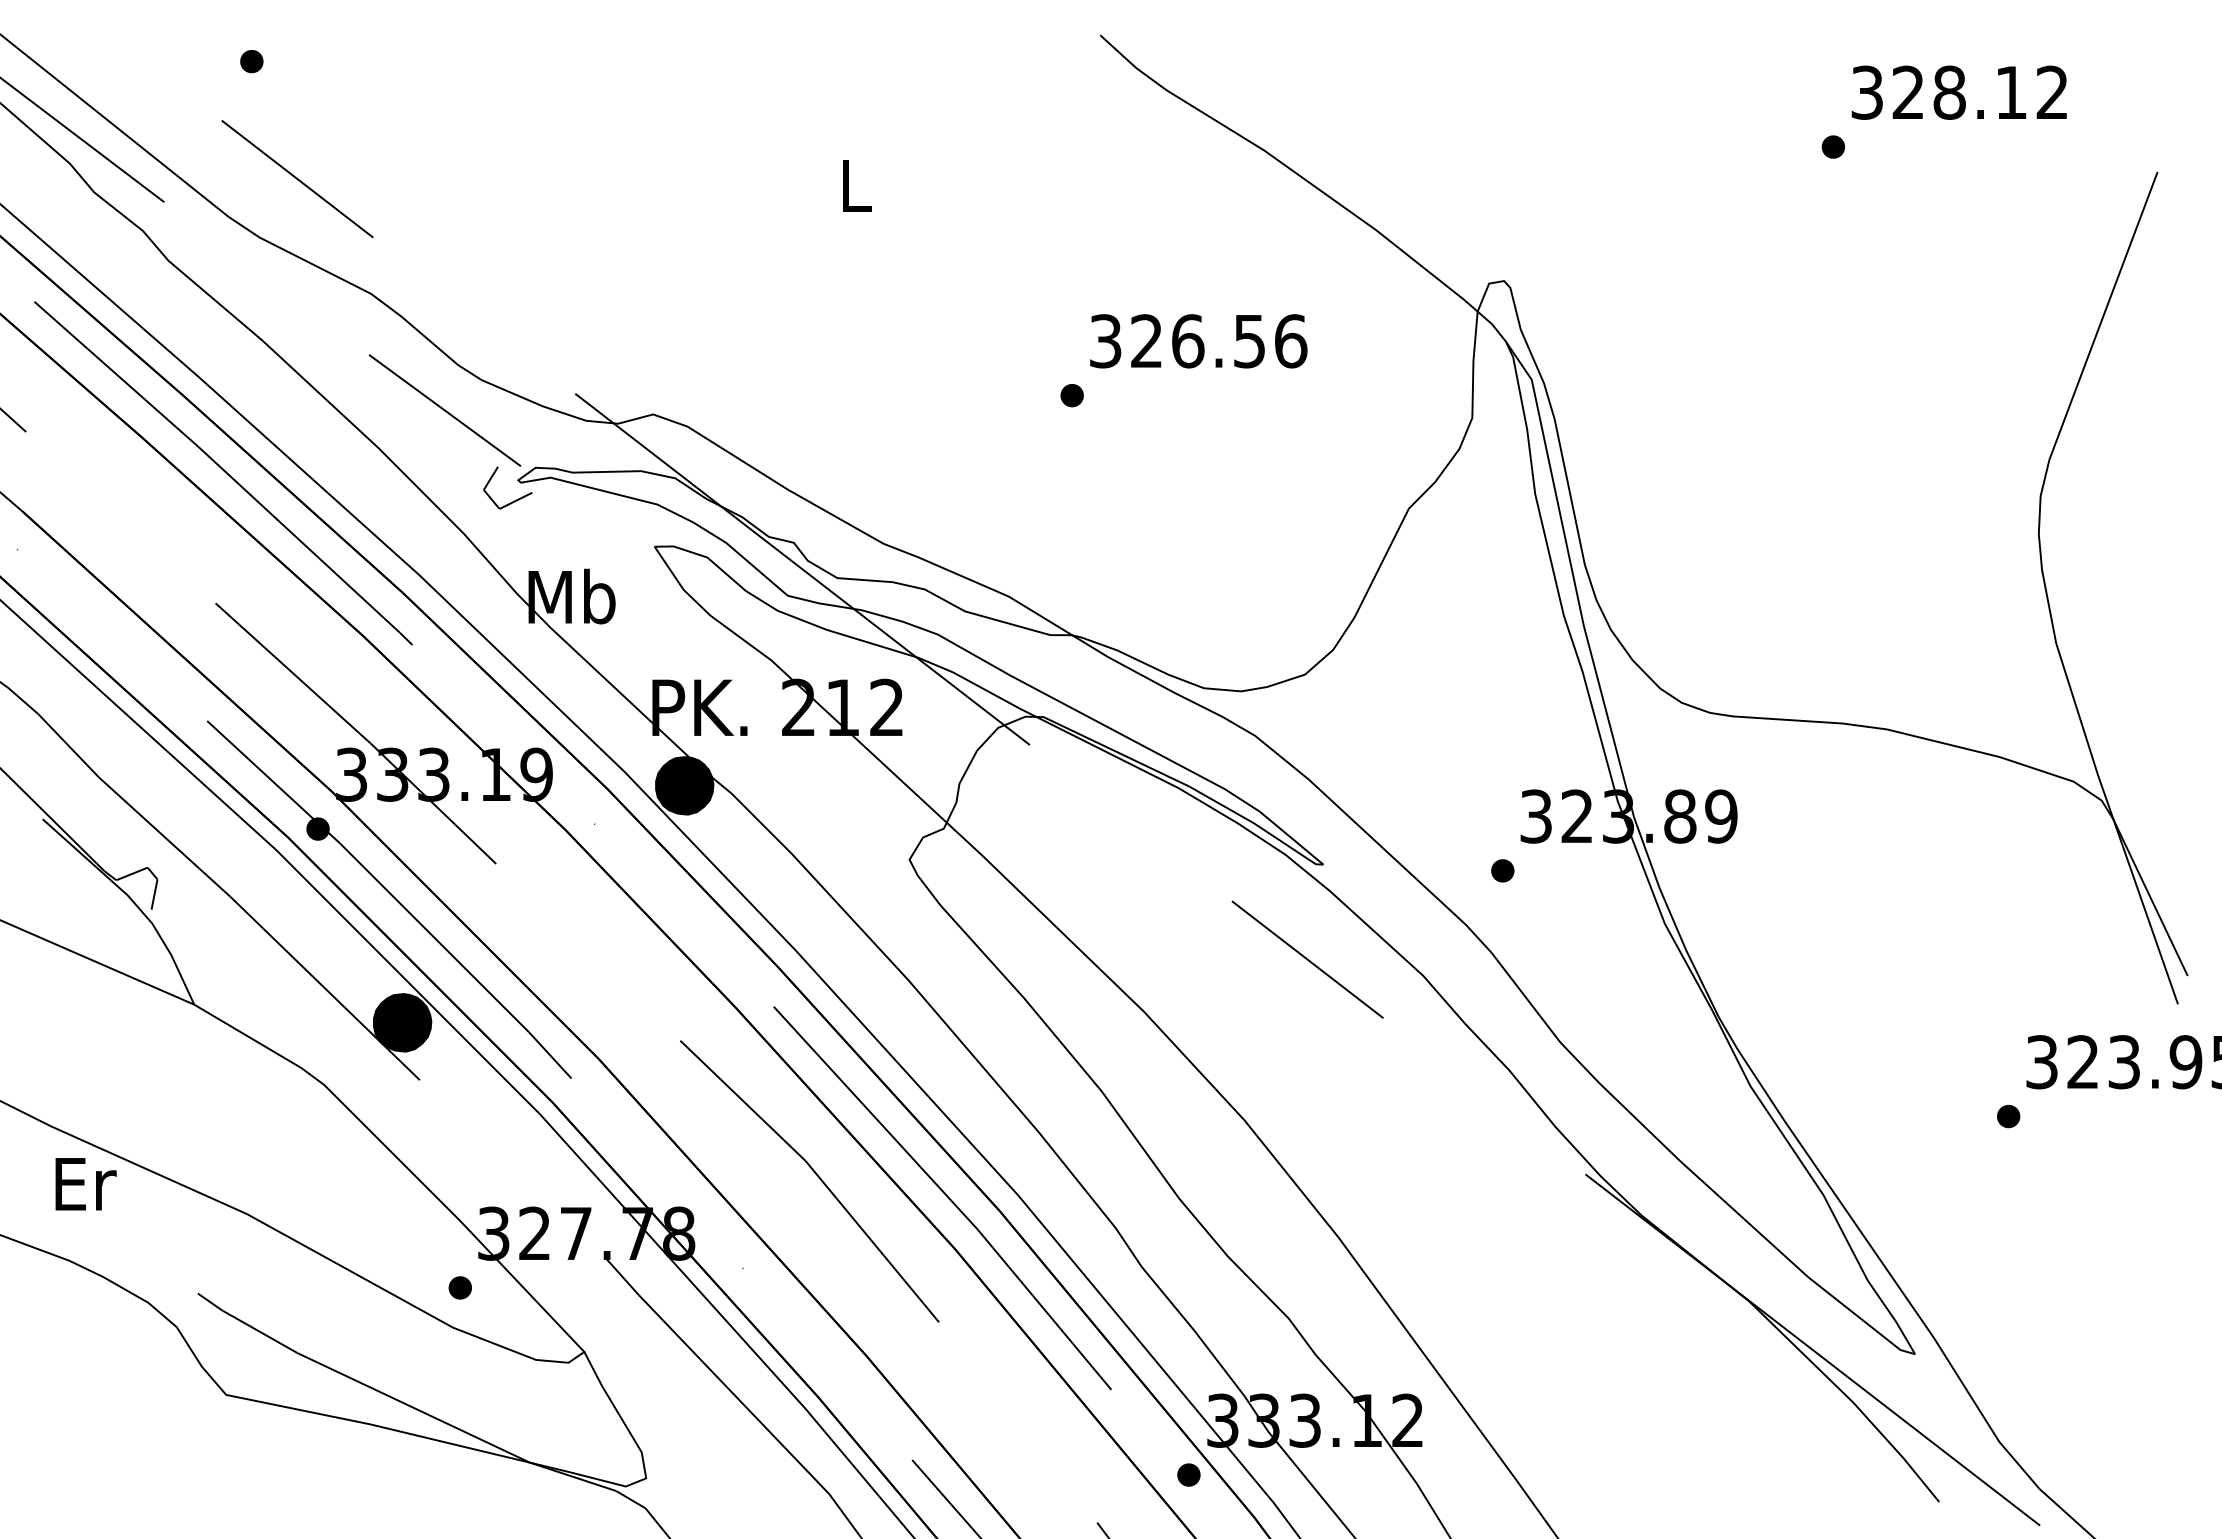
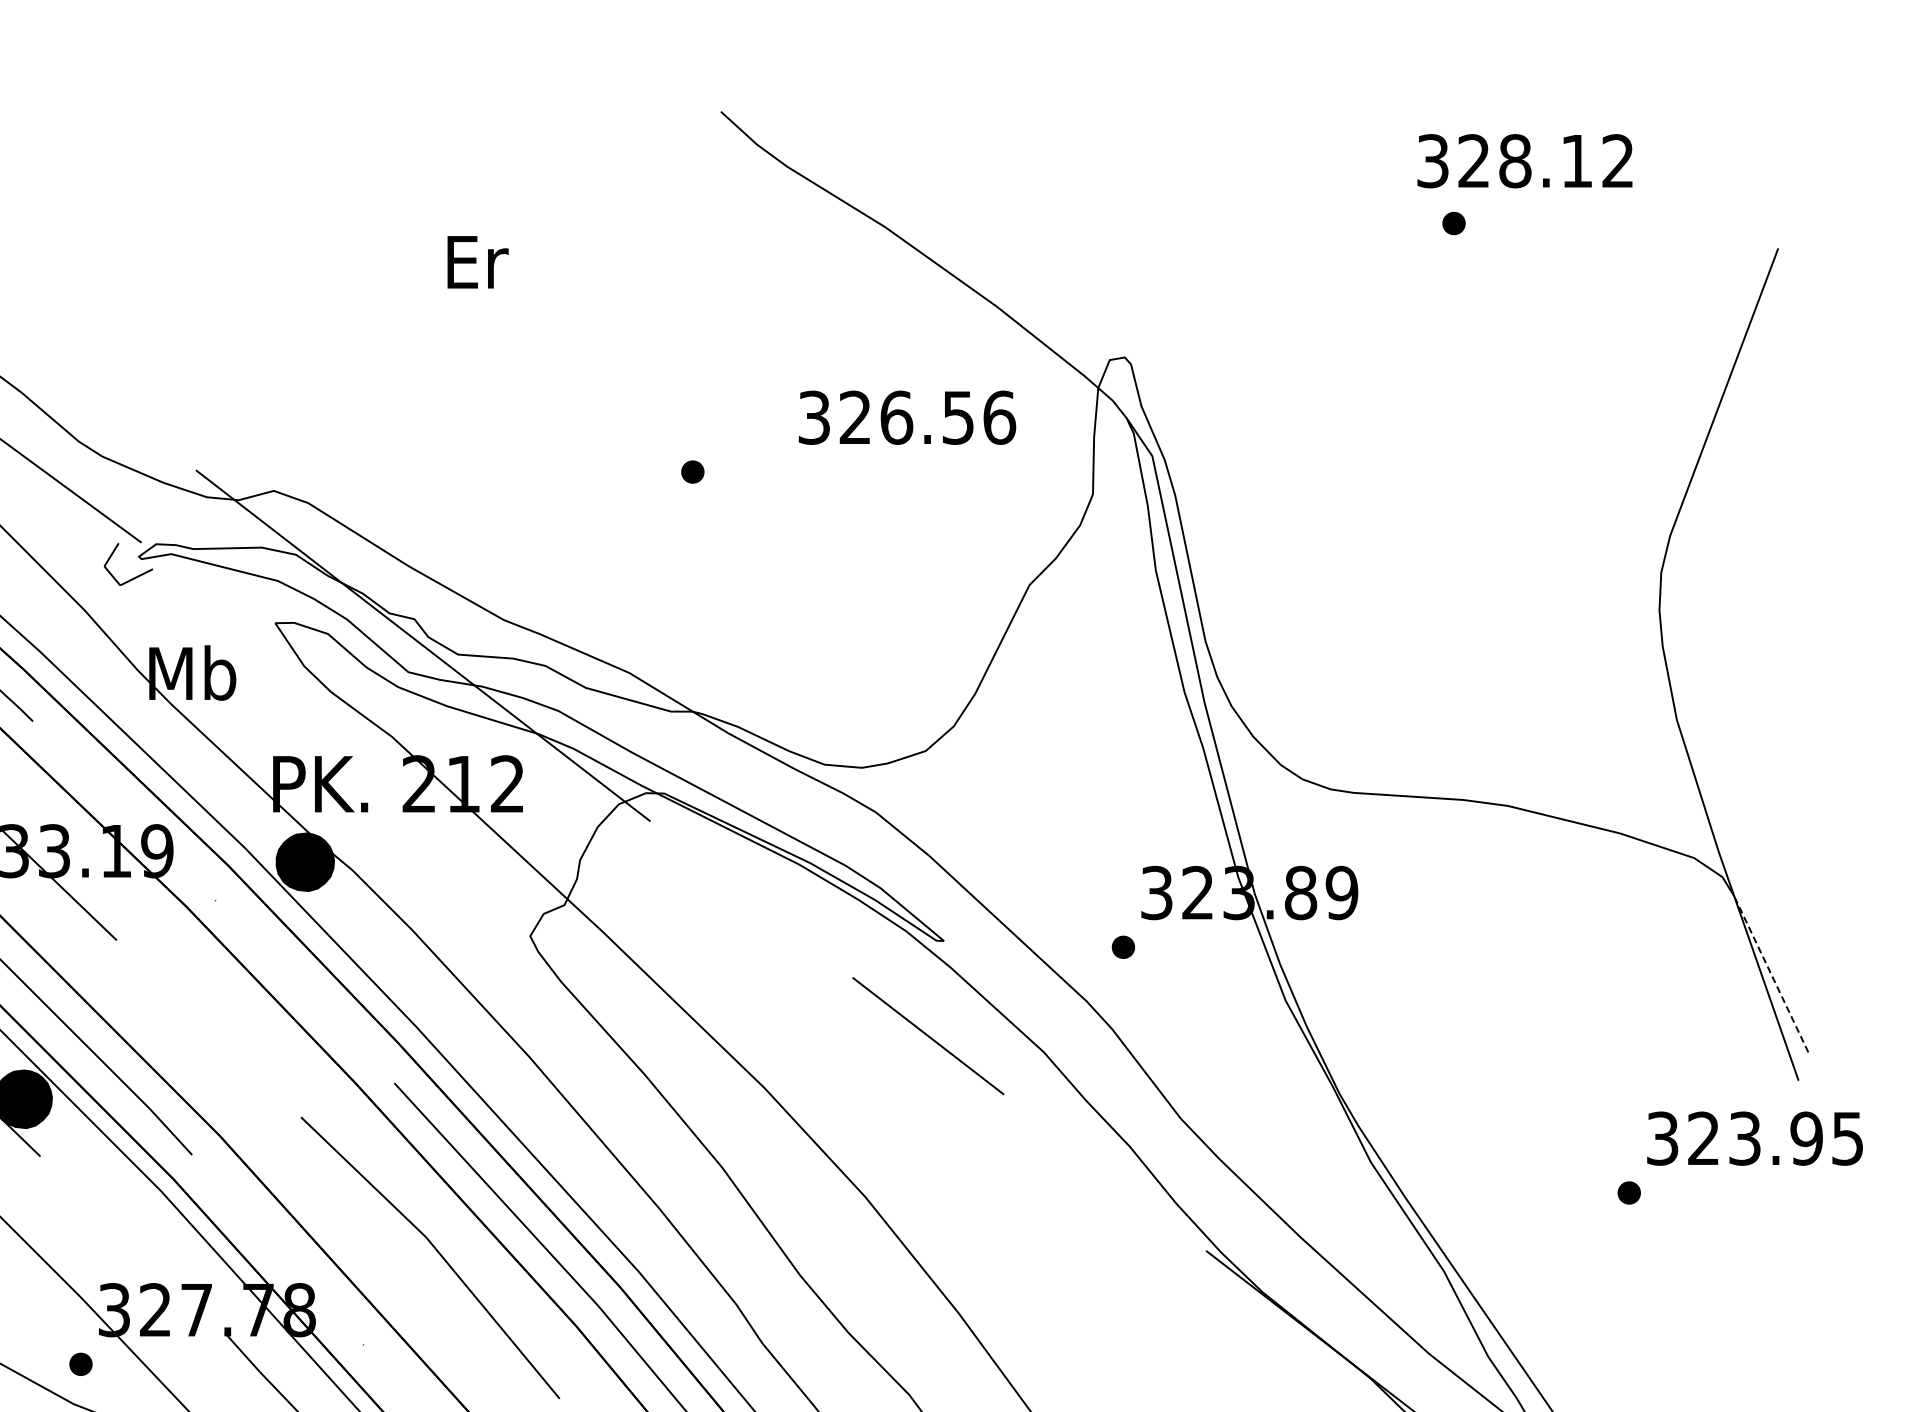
text: (1958, 92) -> (1524, 160), moved
text: (857, 185) -> (478, 261), L -> Er
text: (1198, 341) -> (907, 417), moved
line: (2150, 897) -> (1771, 973), solid -> dashed

